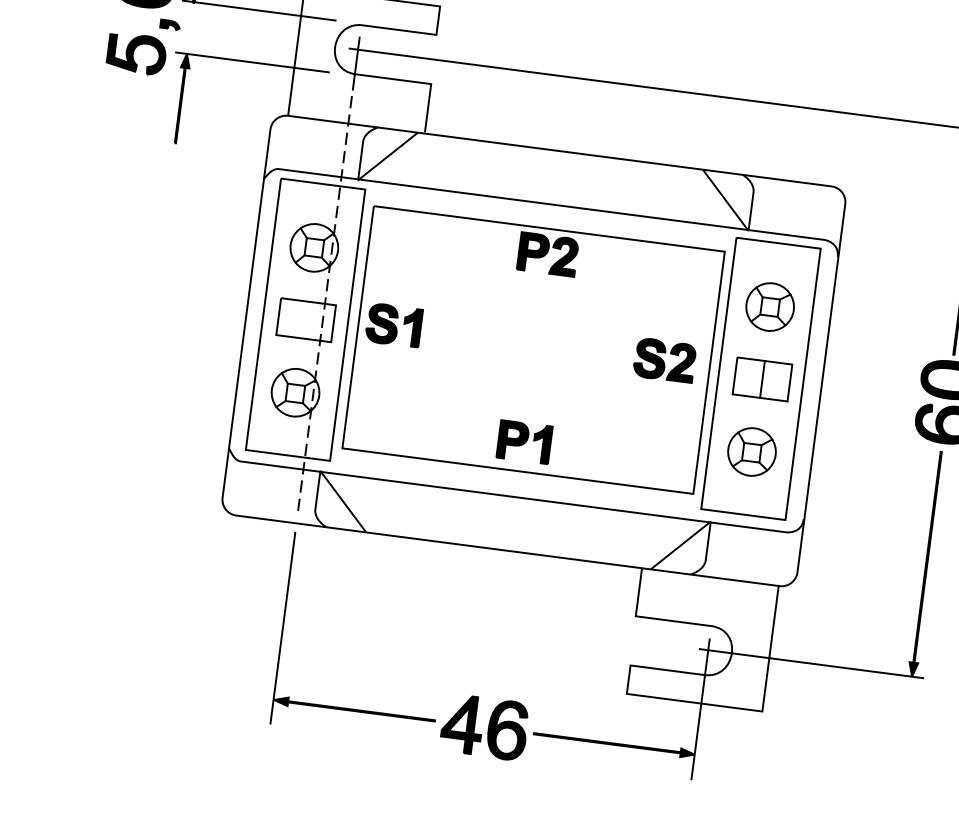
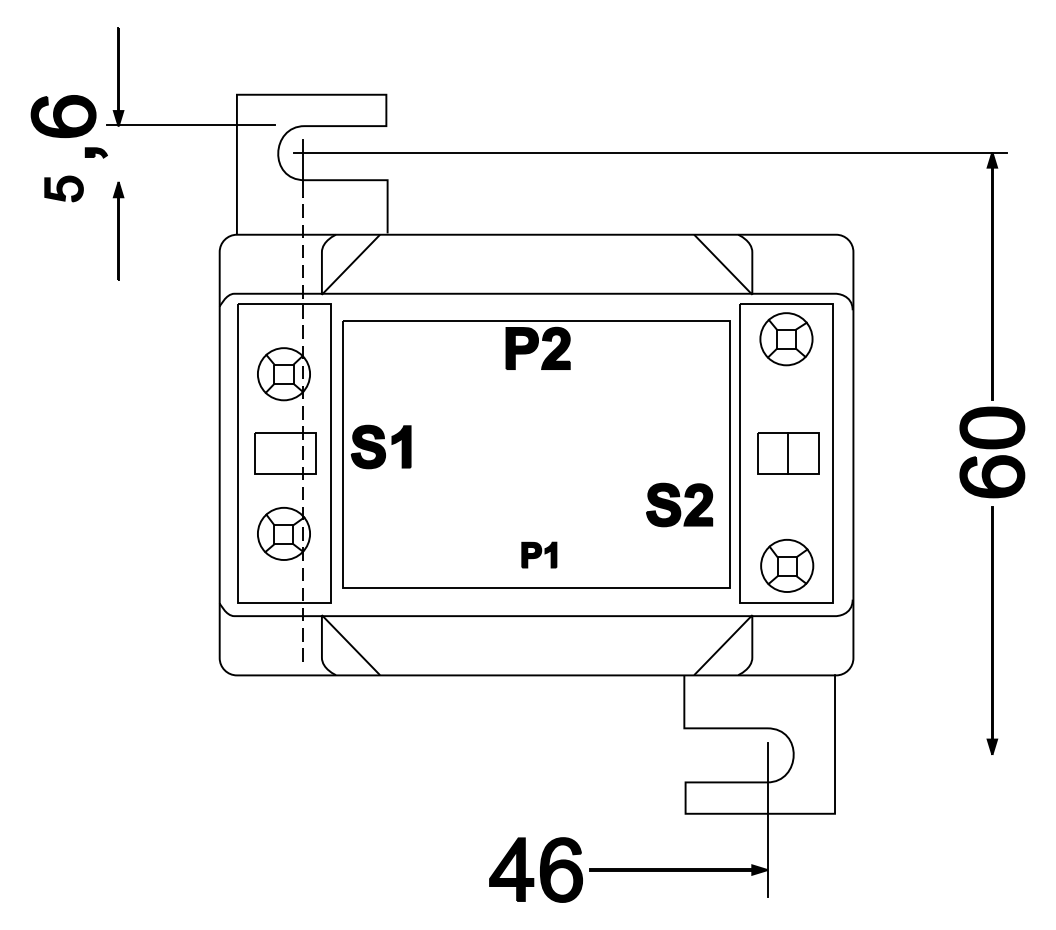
part: (136, 53) -> (63, 188), size x0.6
line: (252, 62) -> (190, 181), removed
part: (770, 307) -> (786, 339), moved
part: (664, 360) -> (679, 504), moved
part: (524, 441) -> (539, 554), size x0.6
part: (752, 451) -> (787, 565), moved
line: (811, 663) -> (881, 754), removed
part: (353, 708) -> (391, 868), removed

